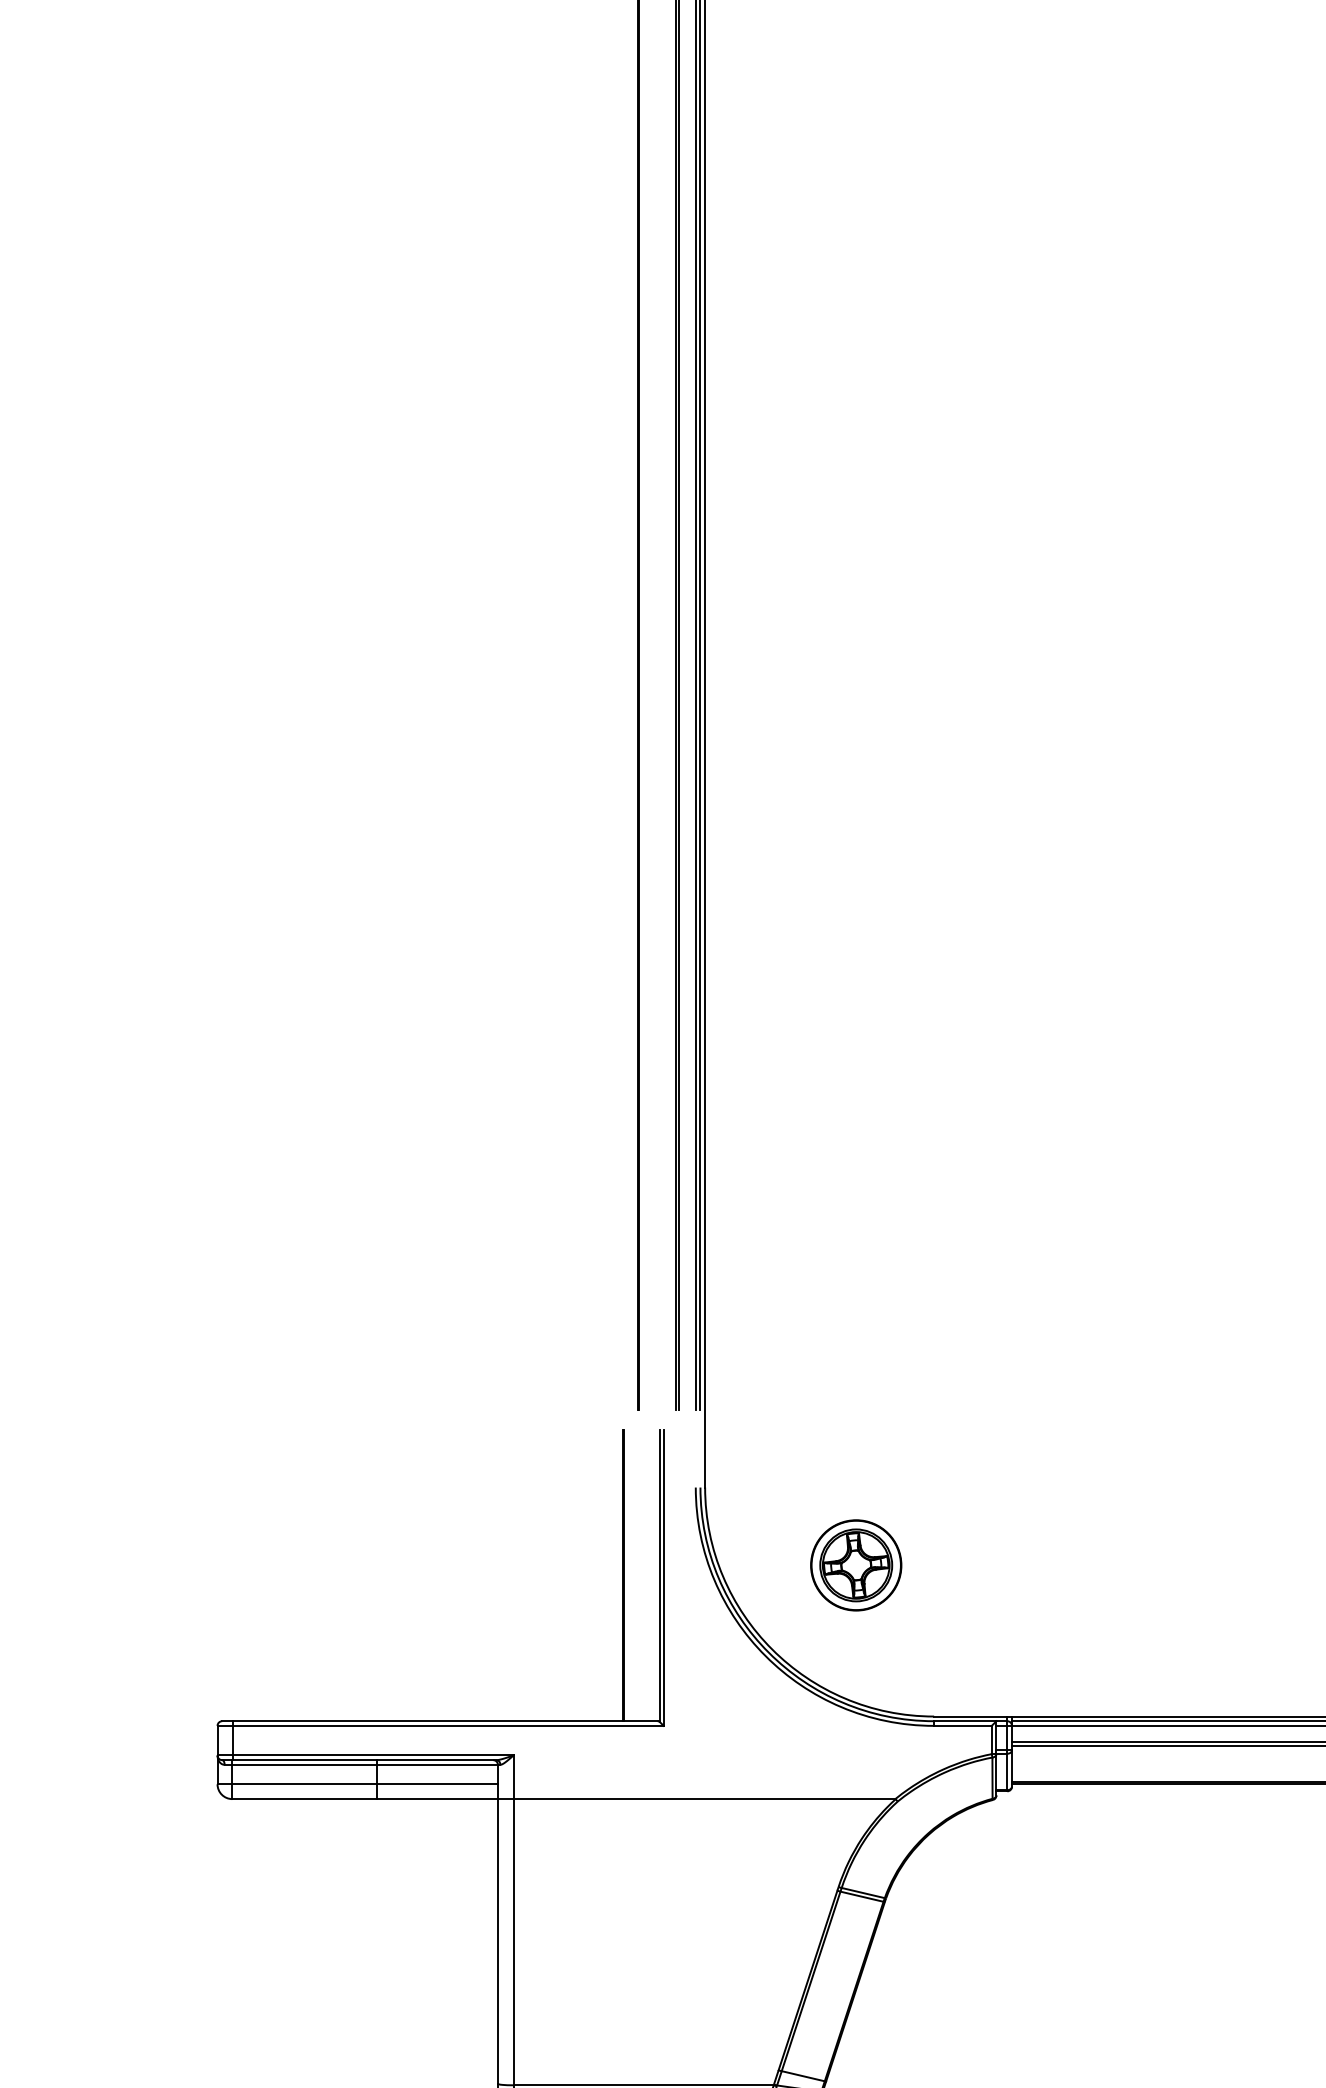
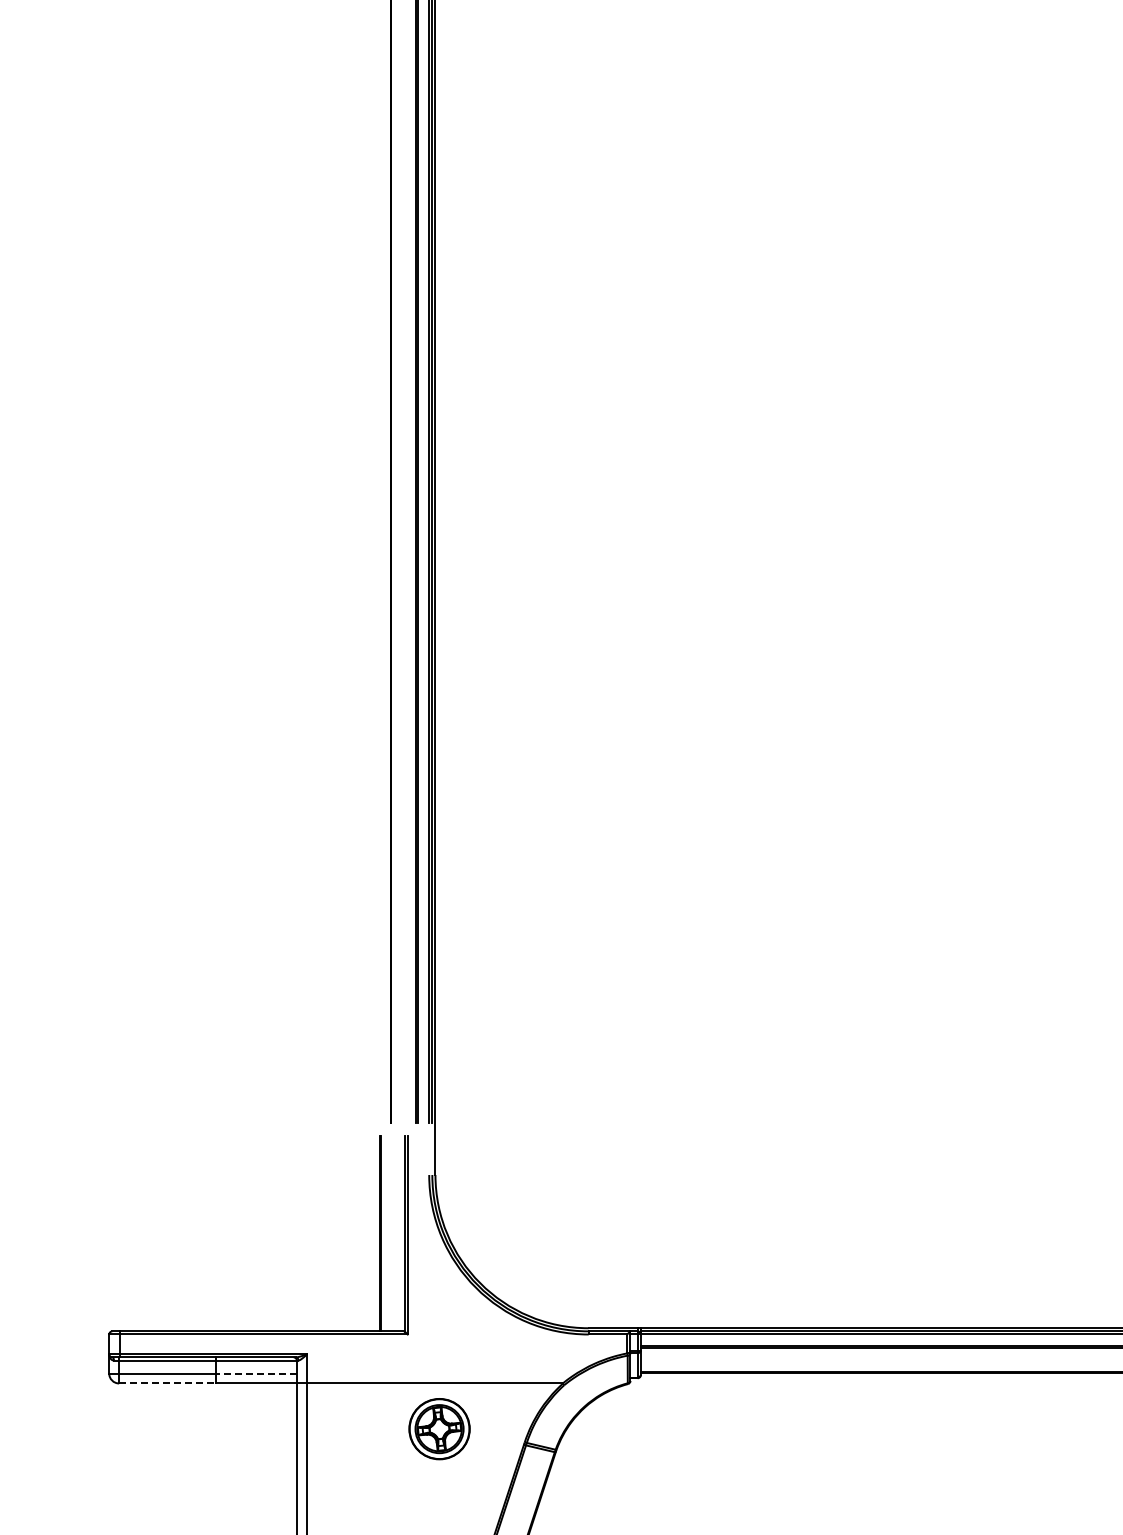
part: (856, 1565) -> (439, 1429), moved
line: (436, 1784) -> (255, 1373), solid -> dashed
line: (306, 1799) -> (168, 1383), solid -> dashed

